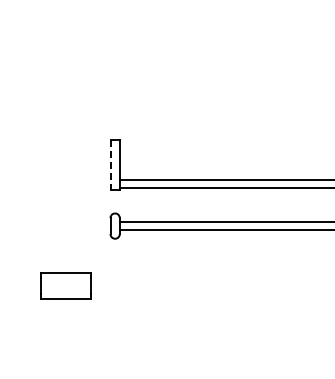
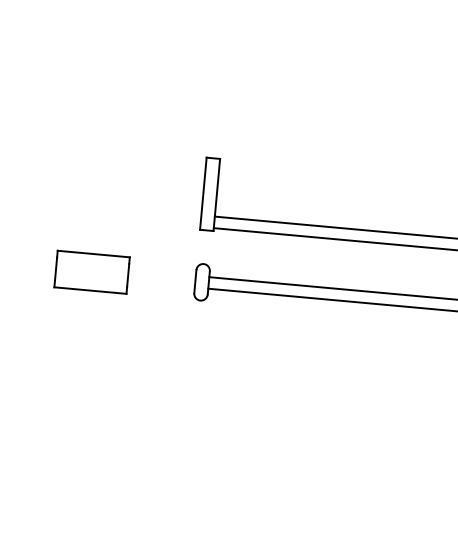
line: (110, 165) -> (203, 194), dashed -> solid
part: (65, 285) -> (91, 271), moved

